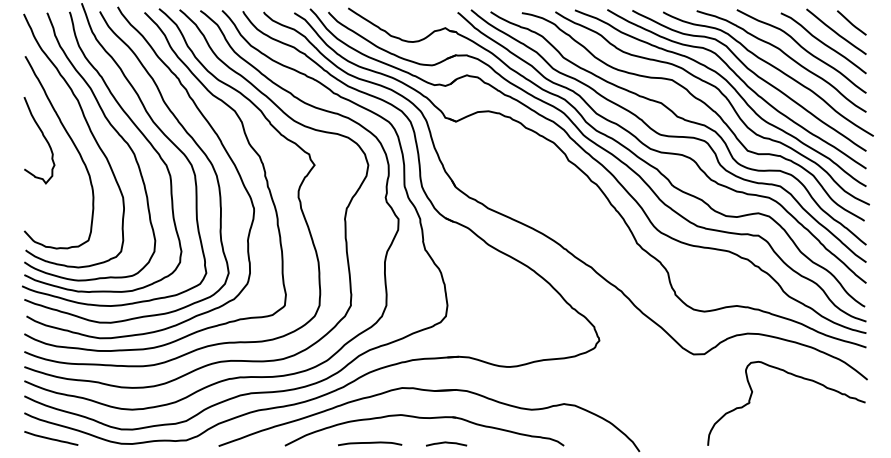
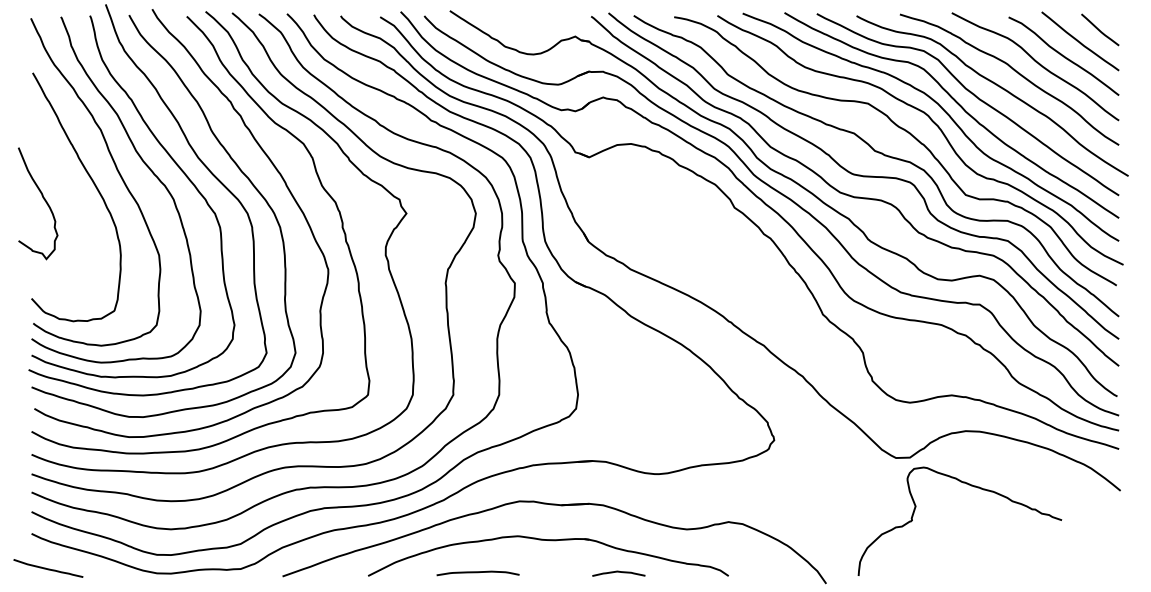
curve: (43, 137) -> (43, 199), moved
curve: (795, 376) -> (971, 486), moved
curve: (51, 438) -> (48, 568), moved
curve: (446, 443) -> (618, 572), moved

